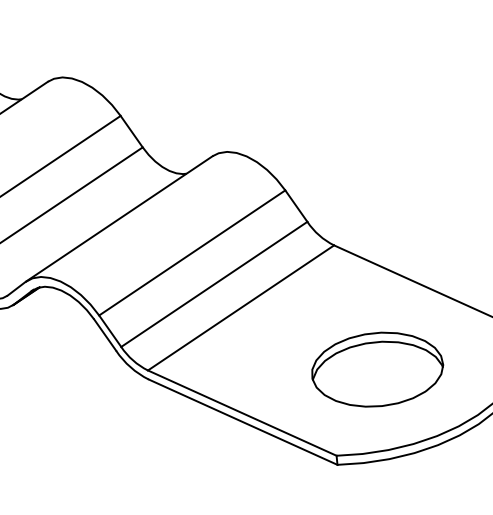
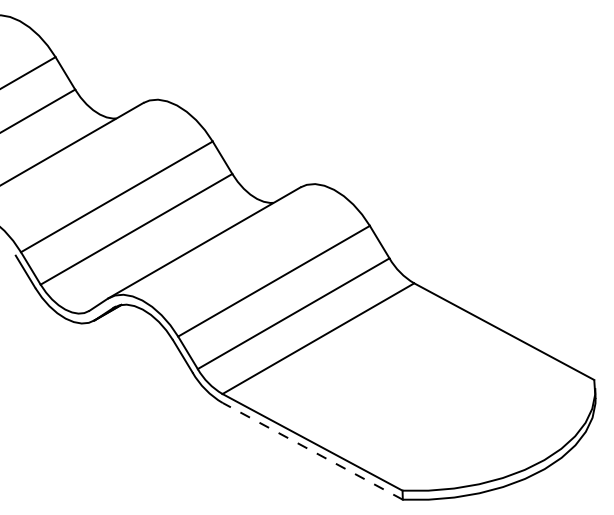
part: (377, 369) -> (448, 408), removed
line: (242, 422) -> (312, 451), solid -> dashed

